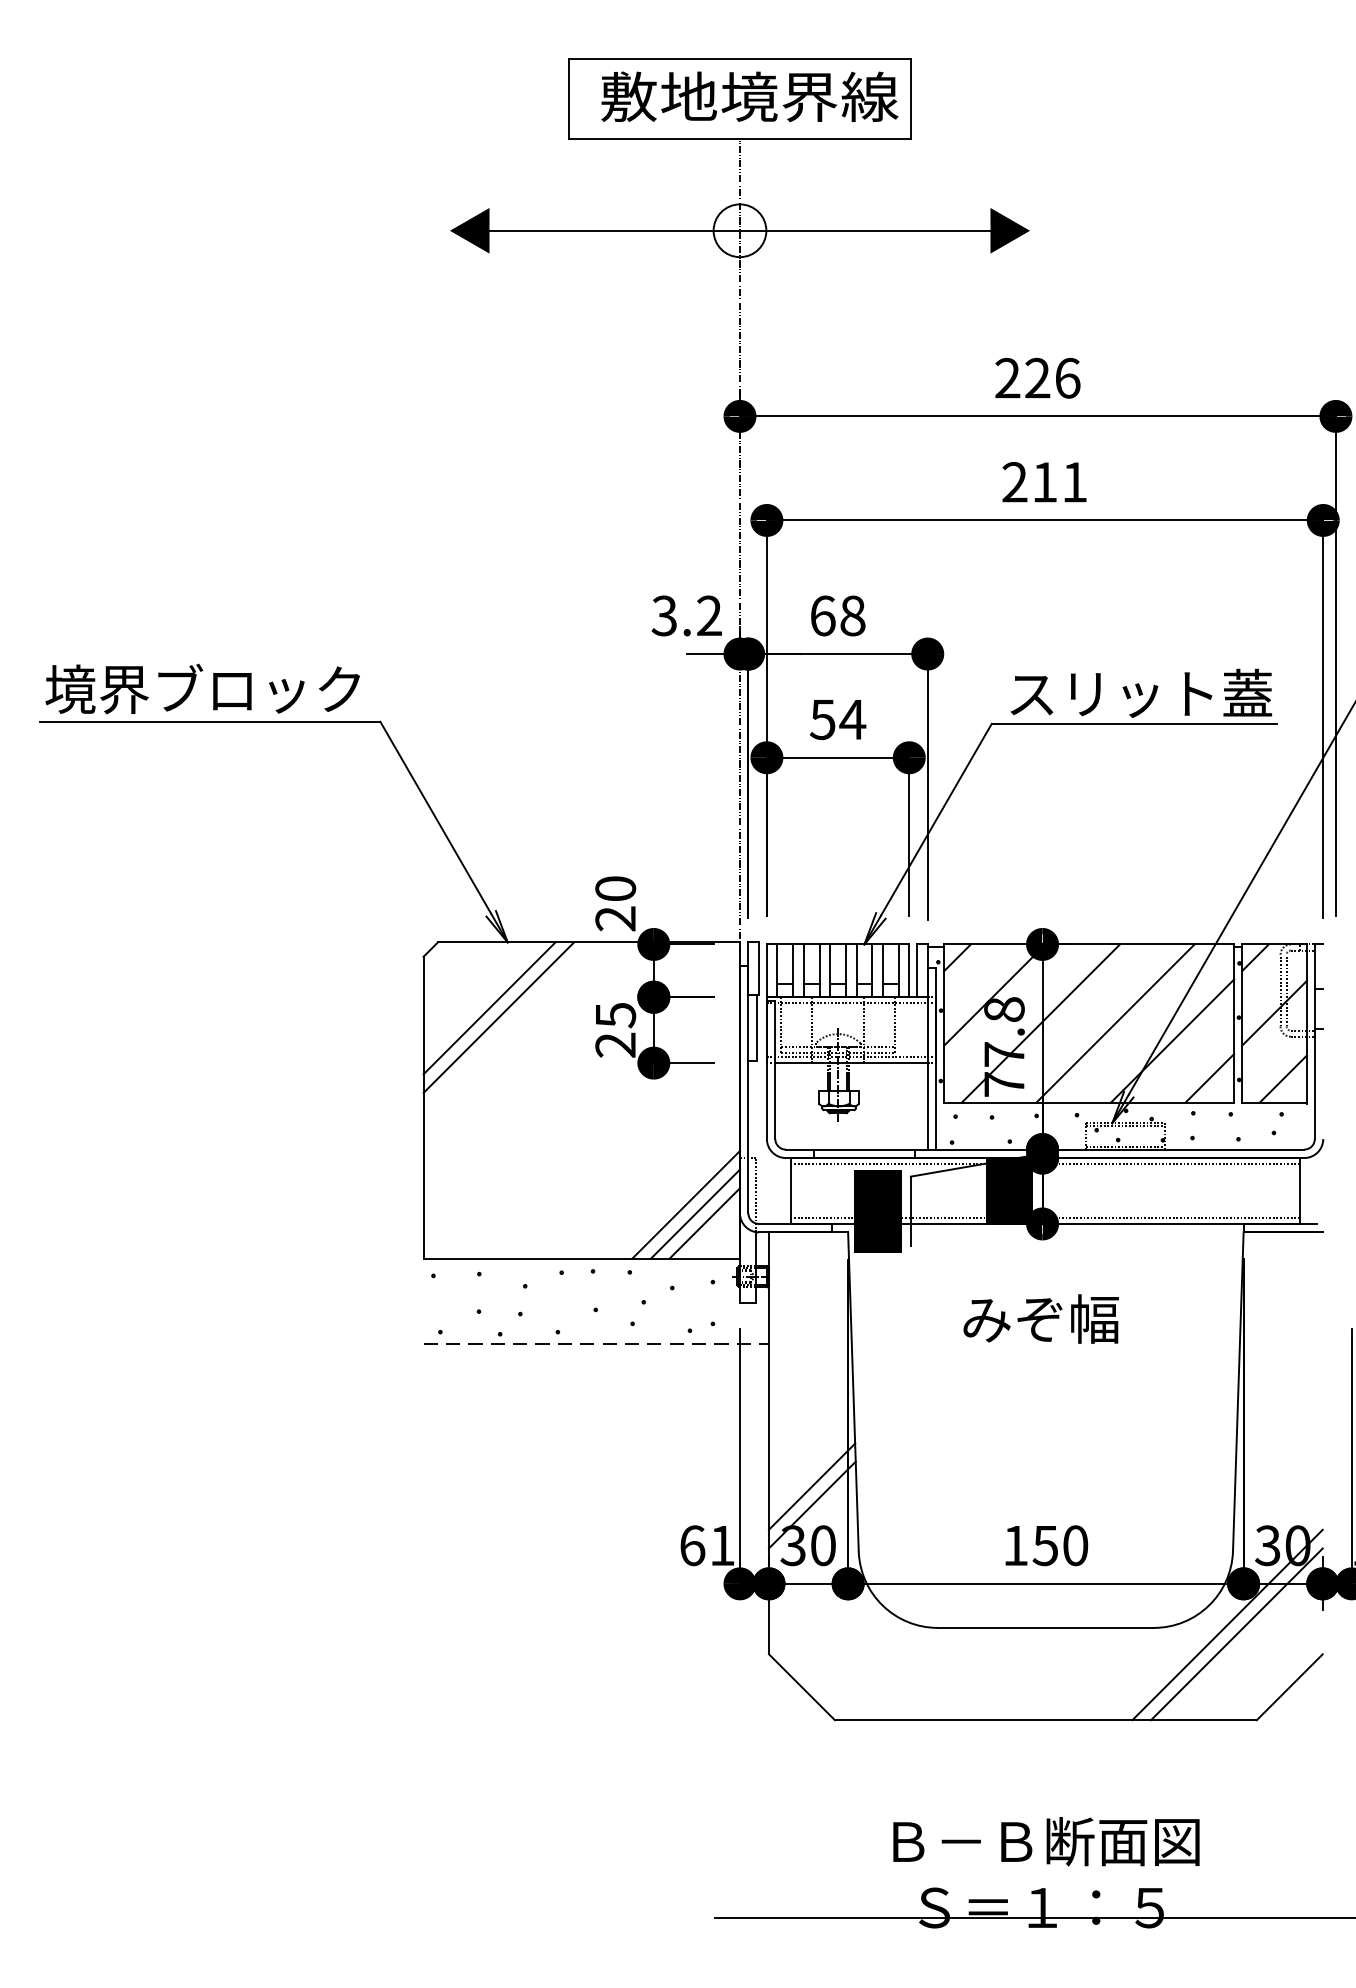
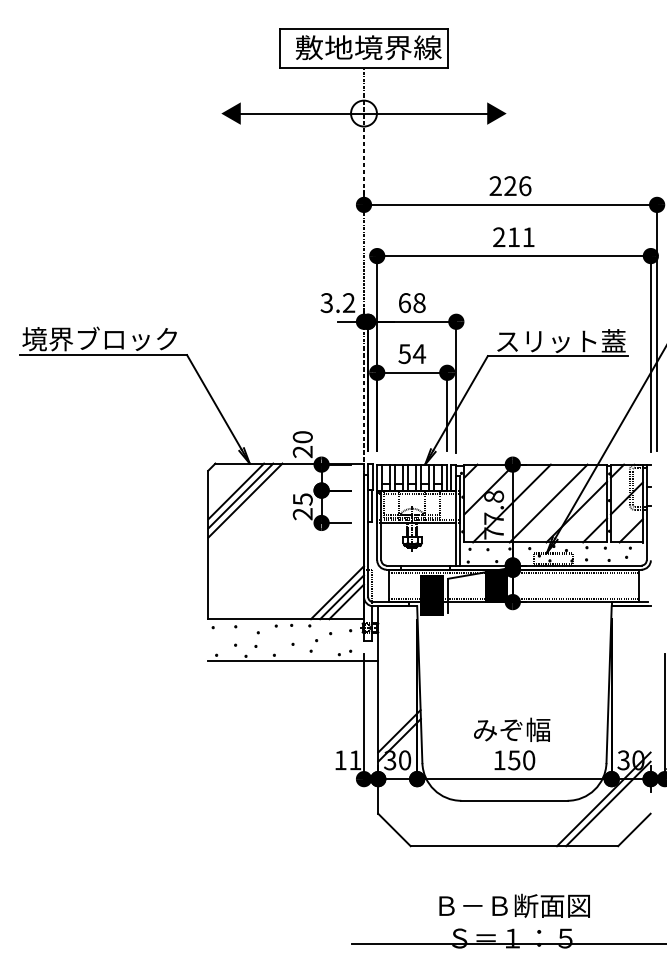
line: (480, 999) -> (236, 491), added
text: (1041, 1318) -> (512, 729), moved
line: (596, 1344) -> (293, 661), dashed -> solid
text: (692, 1545) -> (340, 760), 61 -> 11

